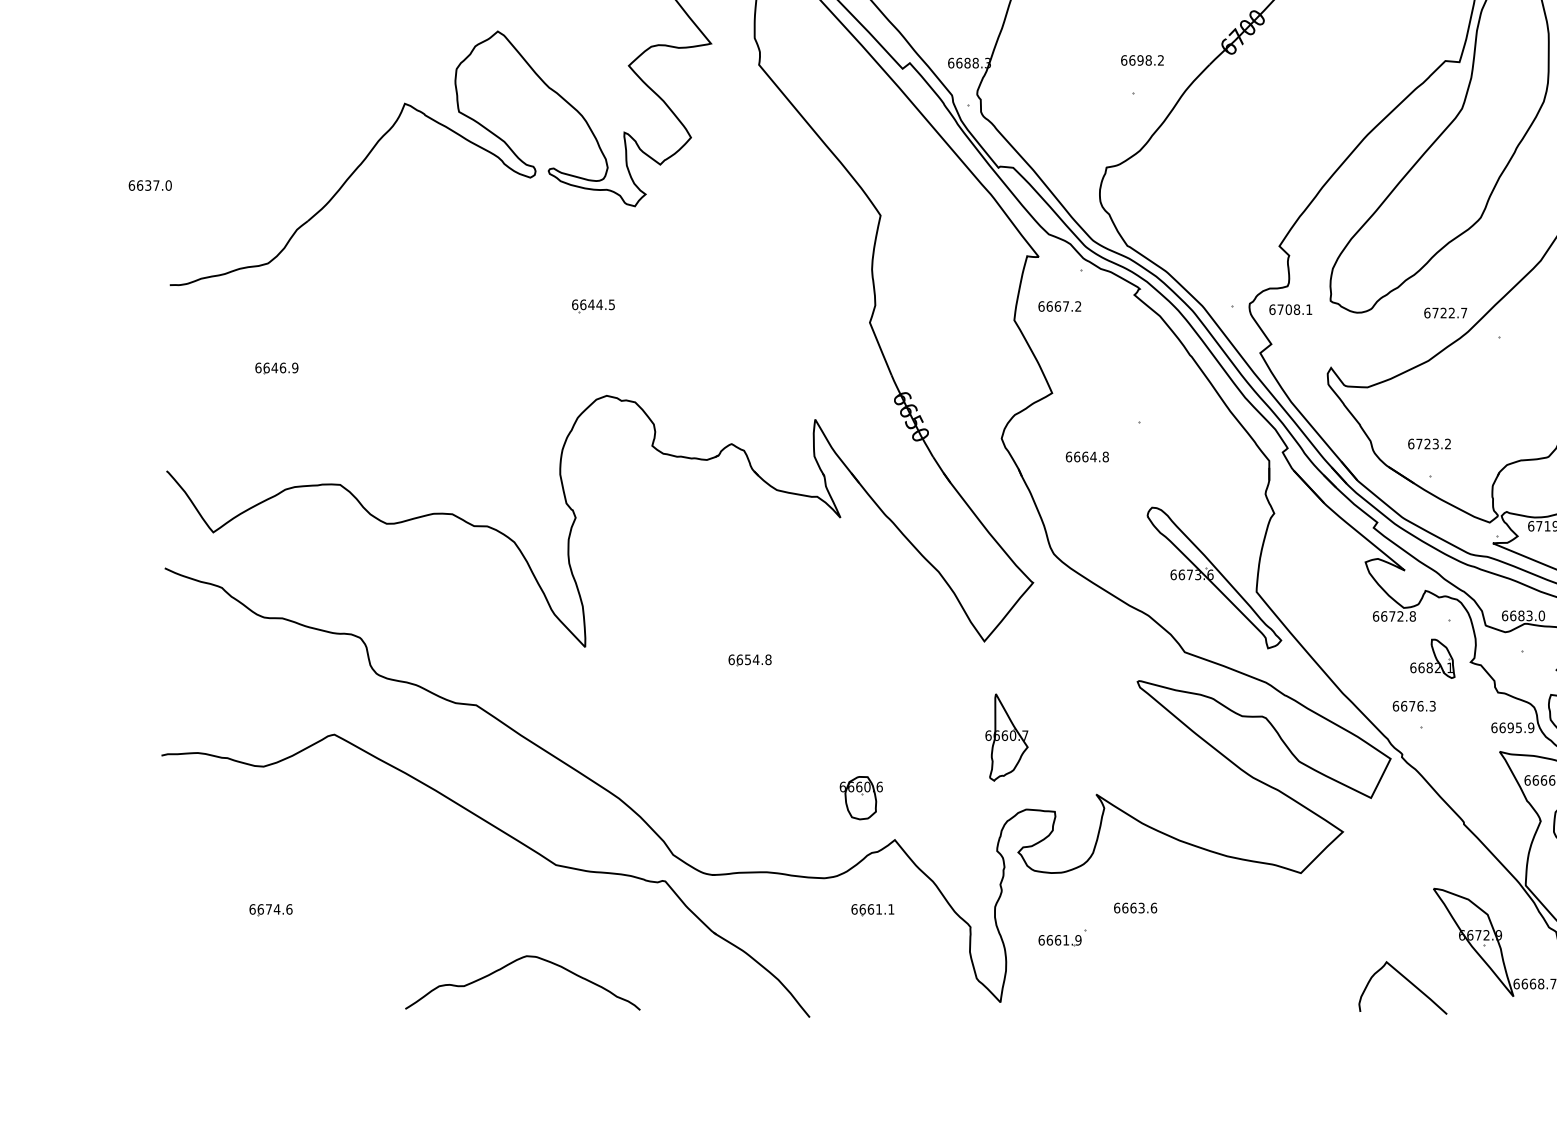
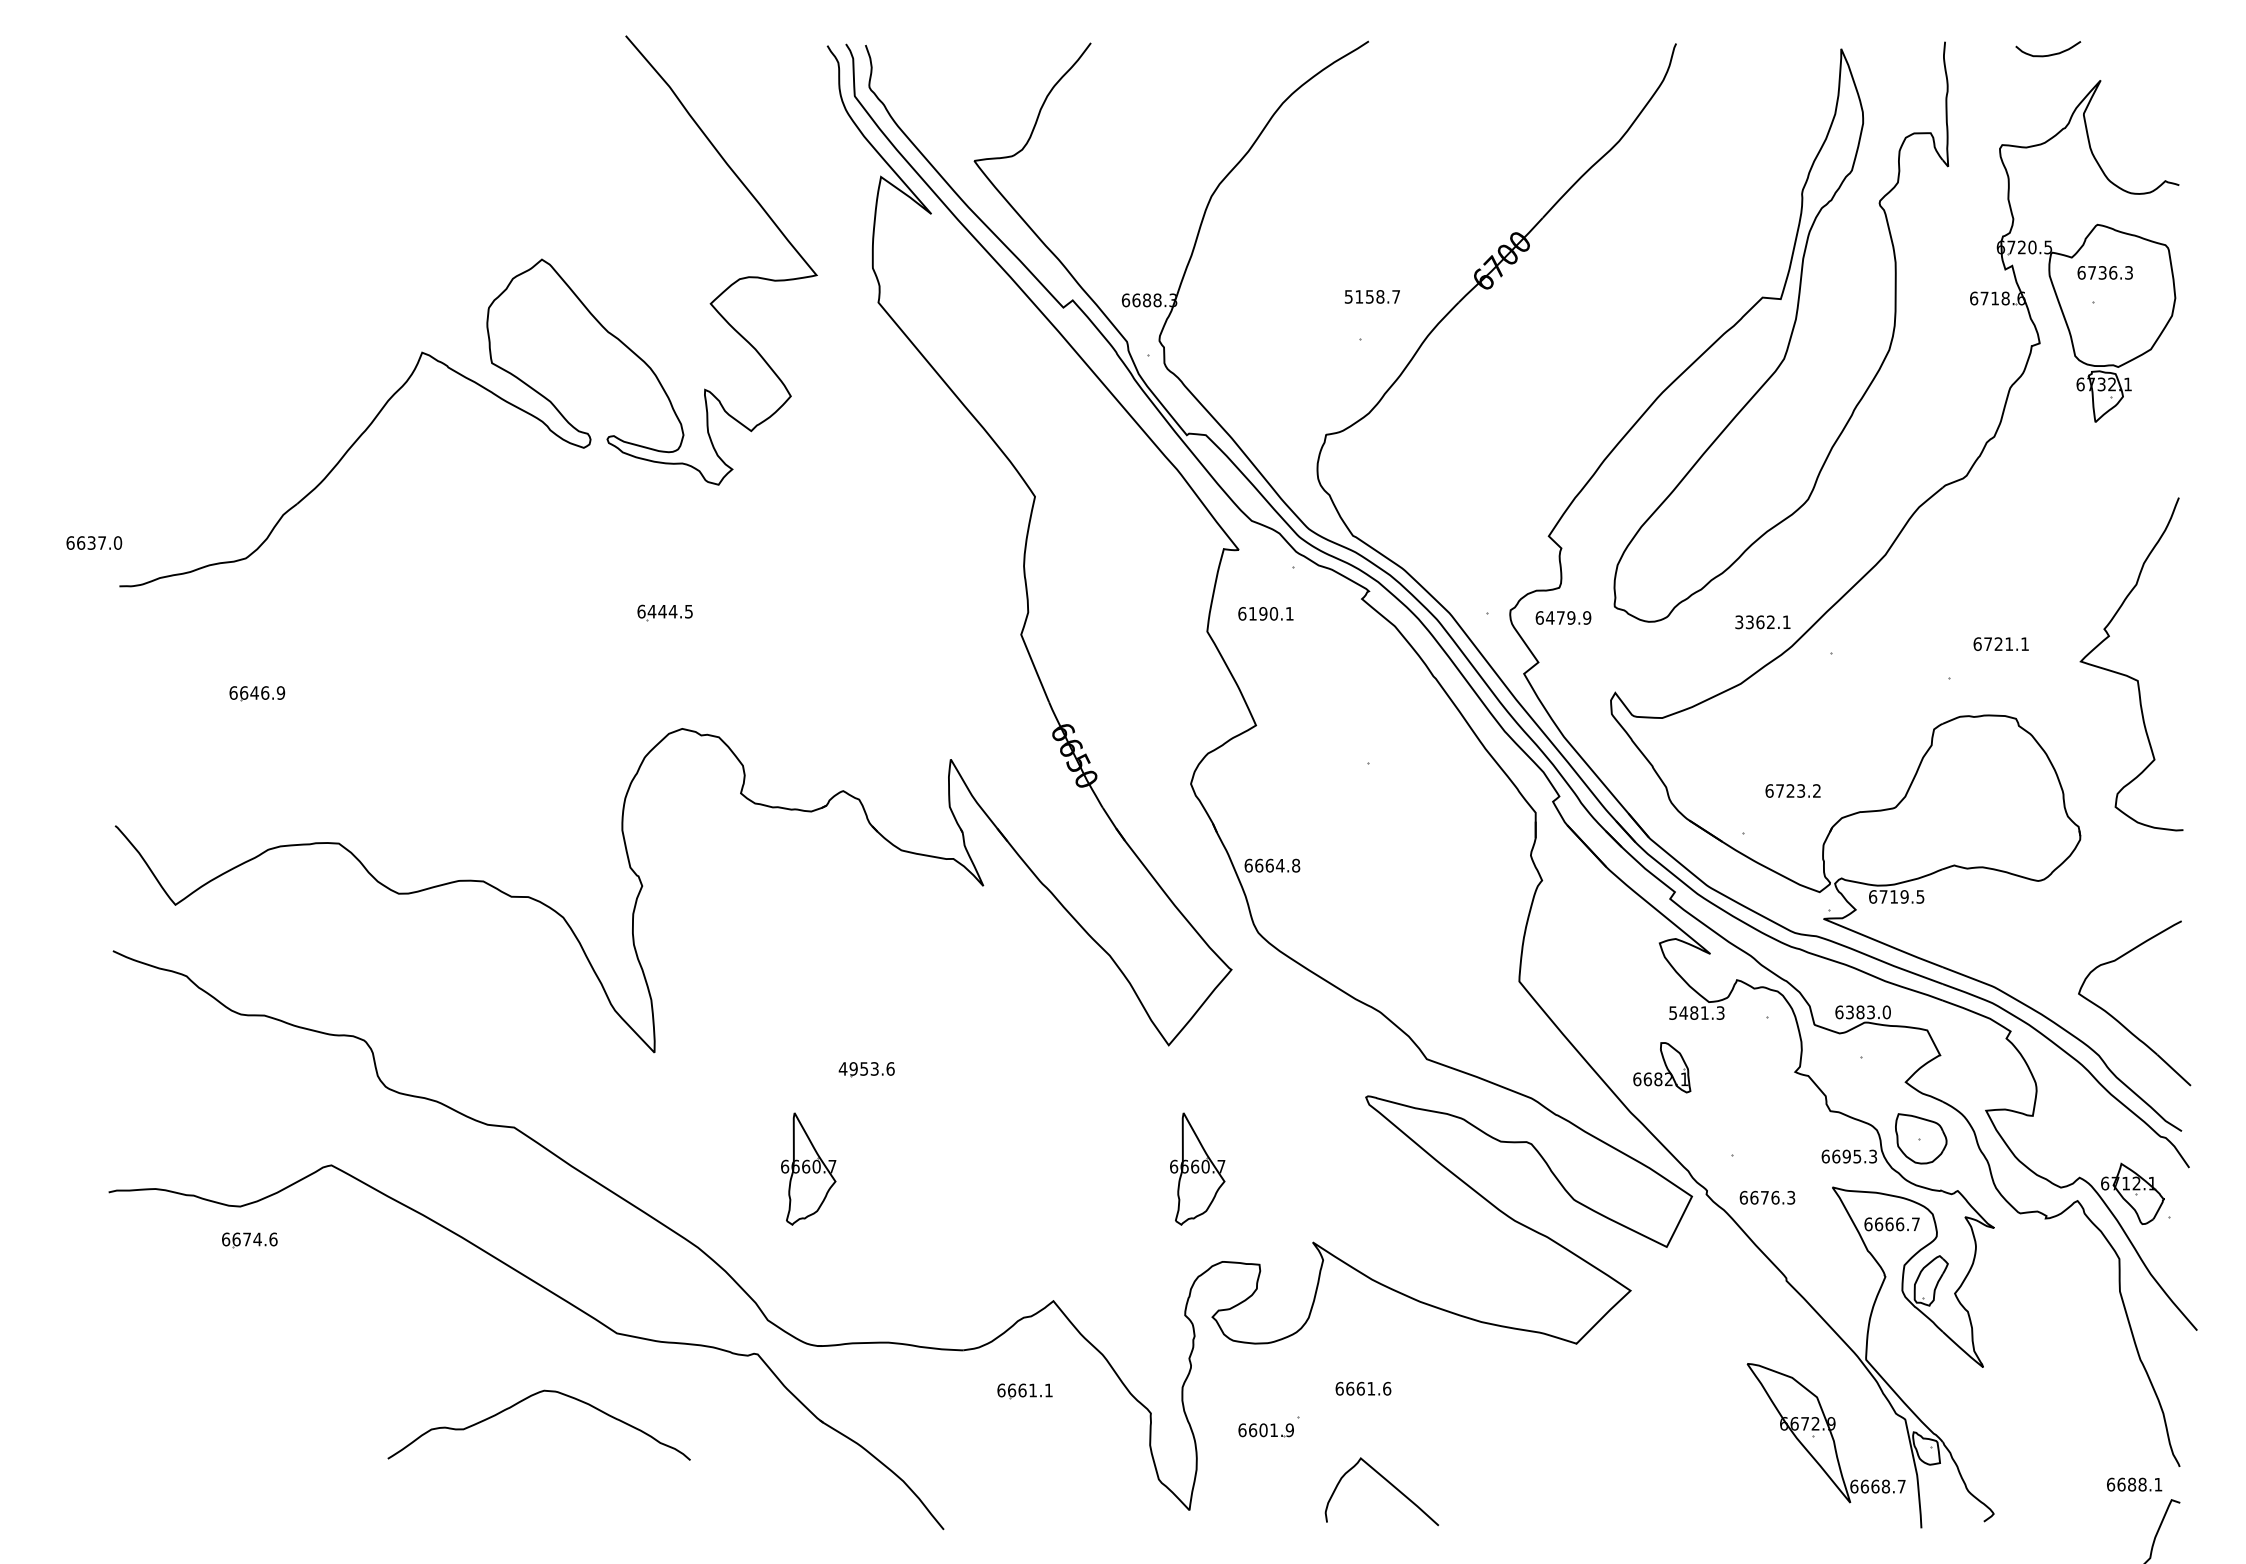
text: (1141, 60) -> (1371, 296), 6698.2 -> 5158.7
text: (150, 185) -> (94, 542), moved
text: (582, 304) -> (651, 611), 6644.5 -> 6444.5
text: (1063, 306) -> (1270, 613), 6667.2 -> 6190.1
text: (1294, 309) -> (1568, 617), 6708.1 -> 6479.9
text: (1445, 313) -> (1762, 622), 6722.7 -> 3362.1
text: (1429, 443) -> (1792, 790), moved
text: (1087, 456) -> (1272, 865), moved
part: (1214, 577) -> (1464, 963), removed
text: (1394, 615) -> (1696, 1012), 6672.8 -> 5481.3
text: (1512, 615) -> (1849, 1012), 6683.0 -> 6383.0
part: (1432, 658) -> (1662, 1067), moved
text: (749, 659) -> (866, 1068), 6654.8 -> 4953.6
text: (1414, 706) -> (1767, 1197), moved
text: (1531, 727) -> (1873, 1156), 6695.9 -> 6695.3
part: (704, 737) -> (808, 1168), added
part: (861, 797) -> (1010, 1246), removed
text: (1141, 907) -> (1371, 1388), 6663.6 -> 6661.6
part: (270, 910) -> (249, 1240), moved
text: (1057, 939) -> (1263, 1429), 6661.9 -> 6601.9
curve: (513, 962) -> (526, 1399), moved
curve: (1407, 980) -> (1387, 1482), moved

